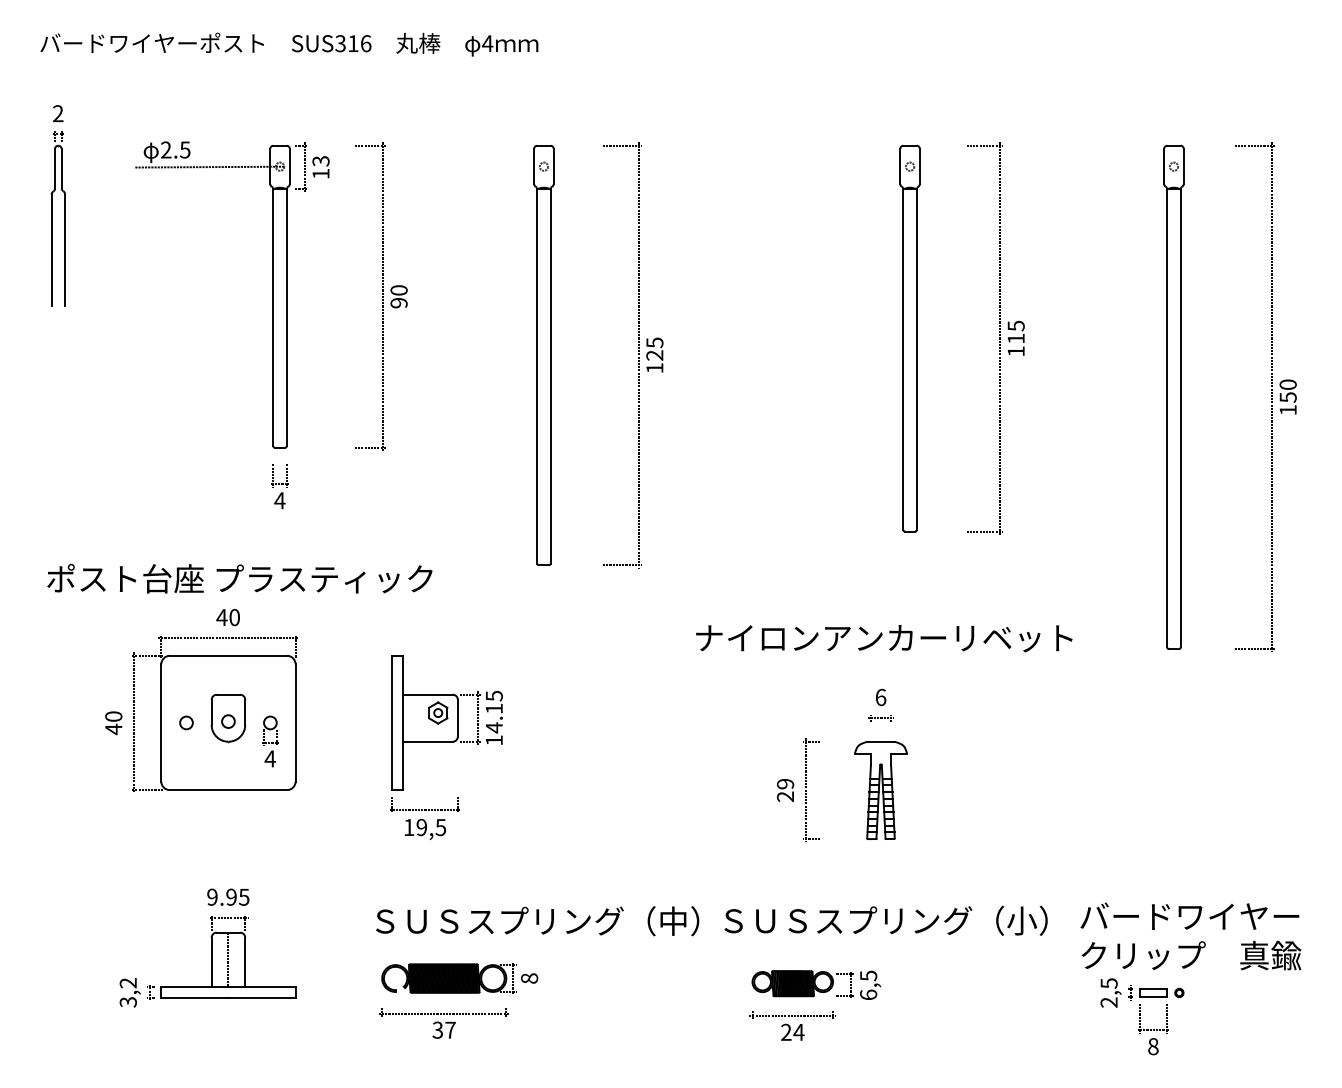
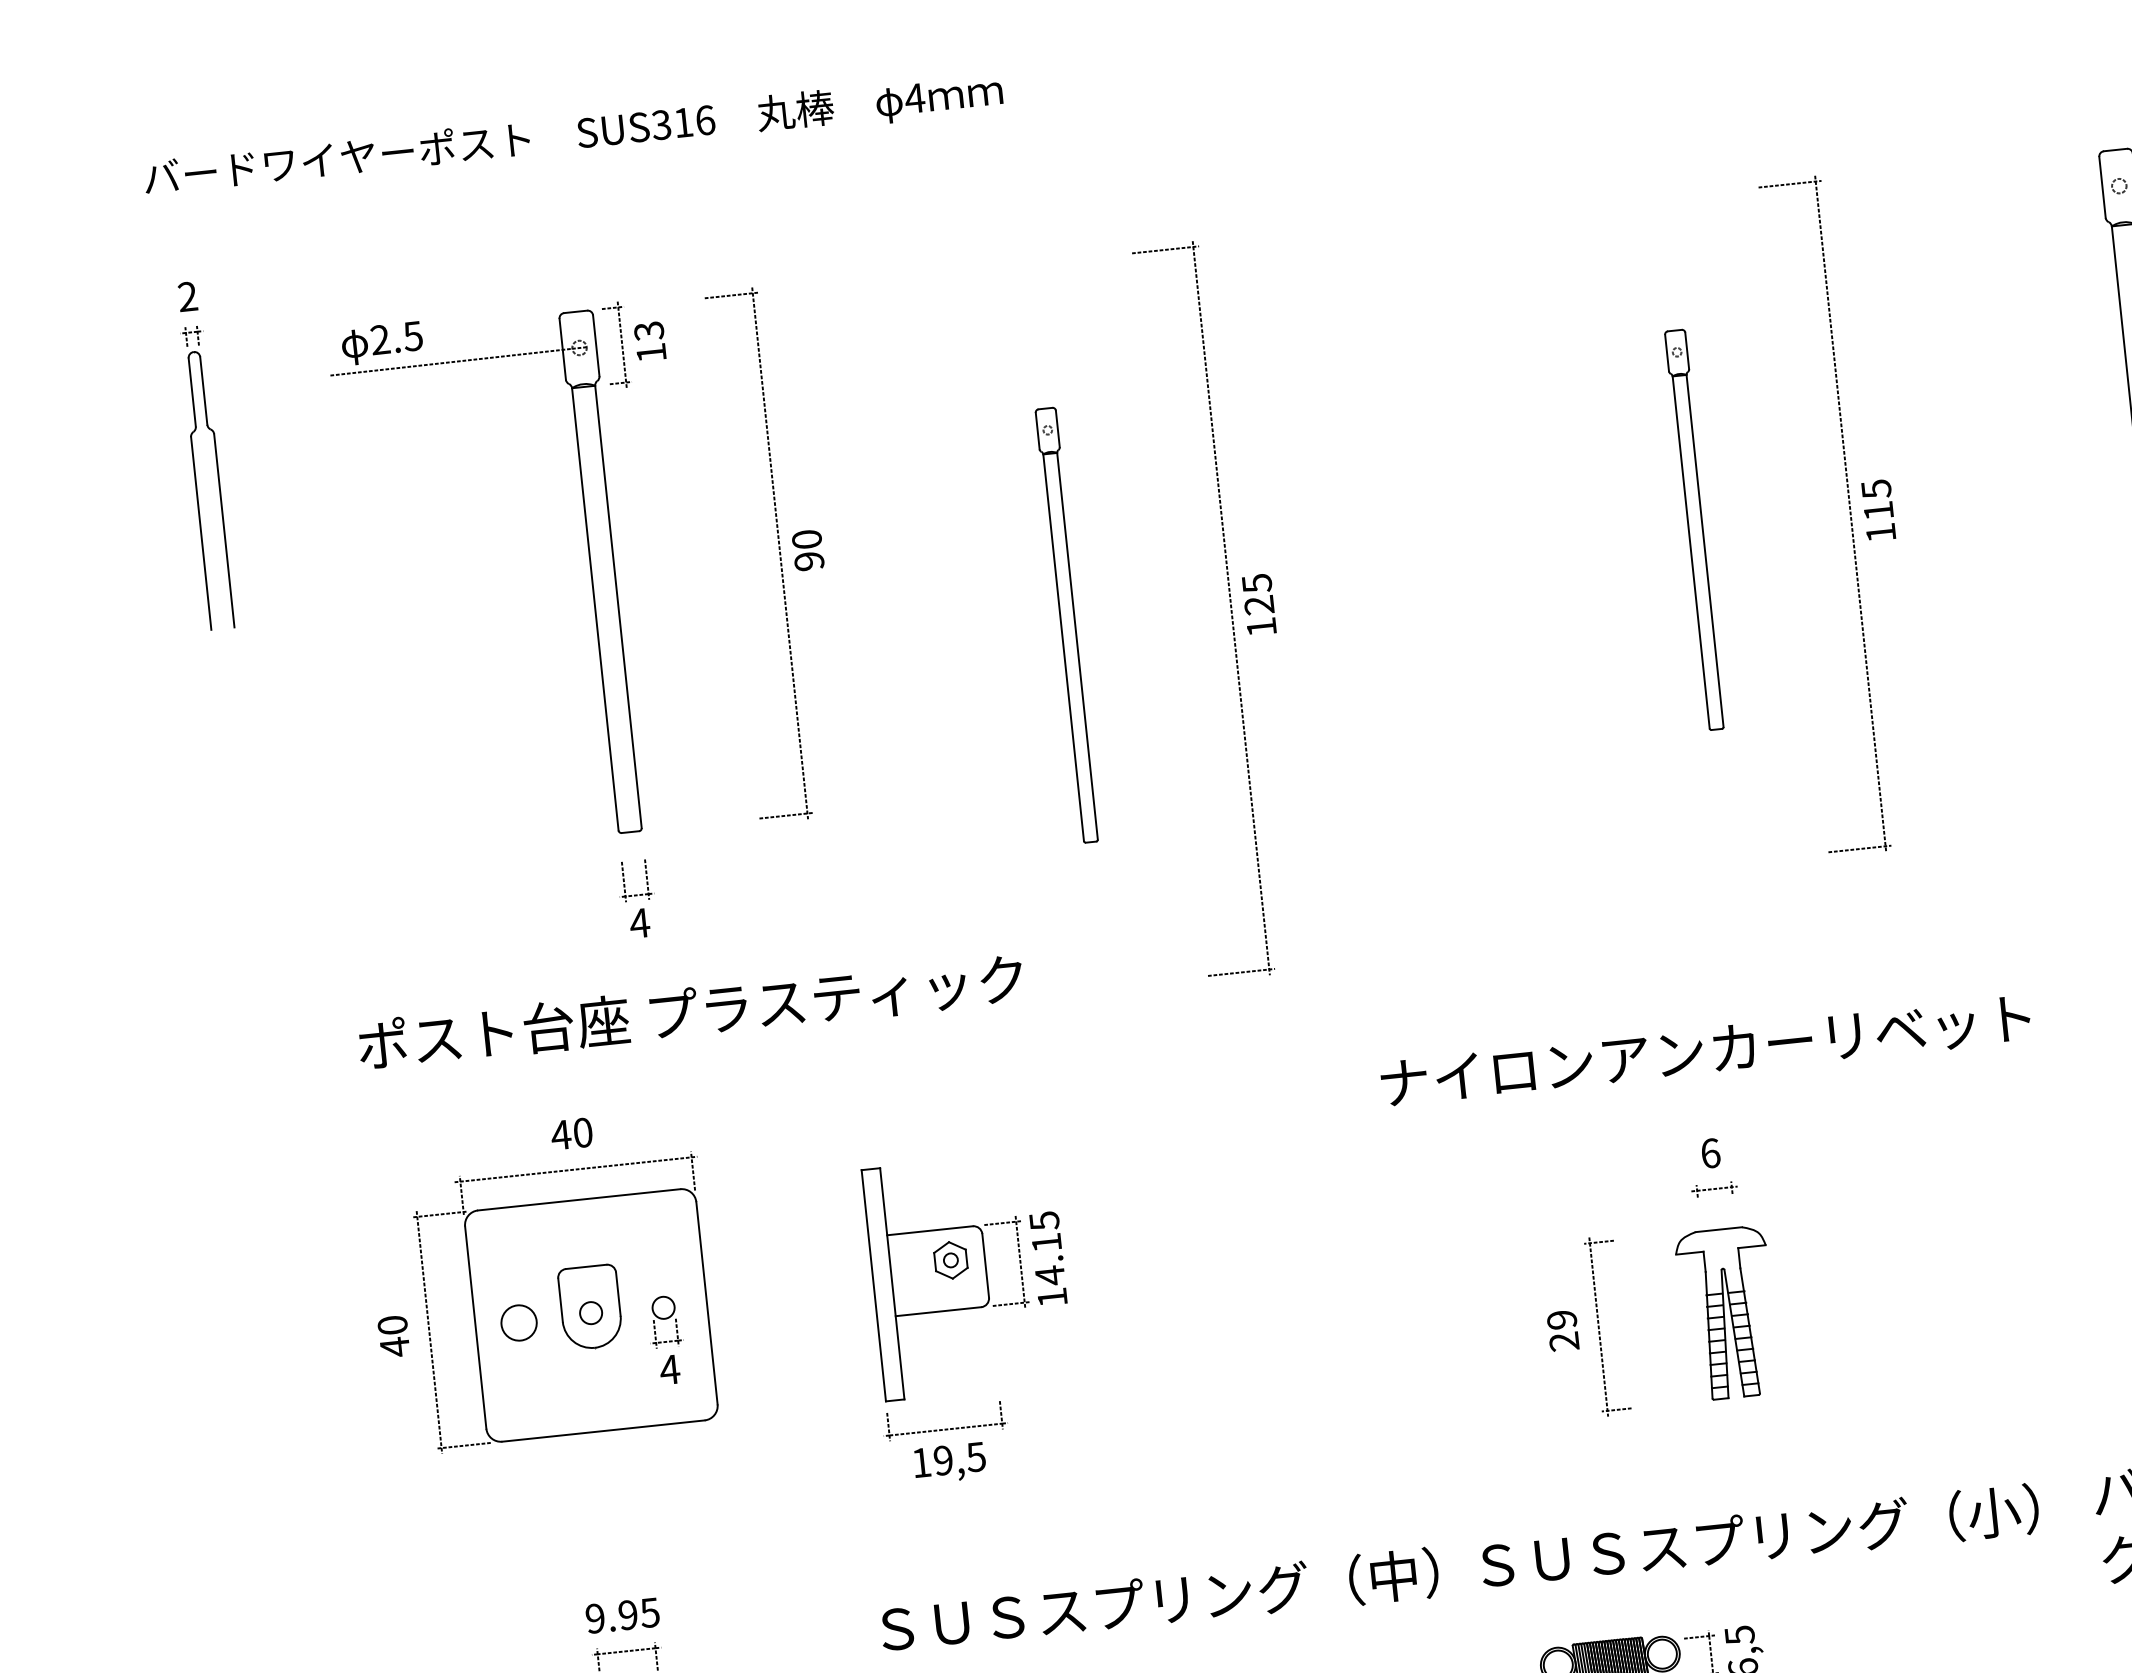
part: (909, 338) -> (1694, 529), size x0.6
part: (543, 355) -> (1067, 625), size x0.6
text: (239, 578) -> (690, 1011), moved
circle: (186, 722) -> (519, 1322), size x1.6

